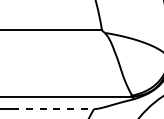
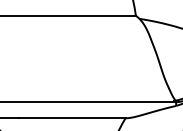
line: (53, 109) -> (72, 118), dashed -> solid

